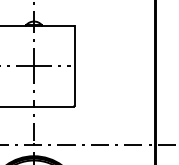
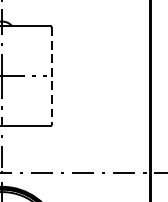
line: (74, 66) -> (51, 76), solid -> dashed

